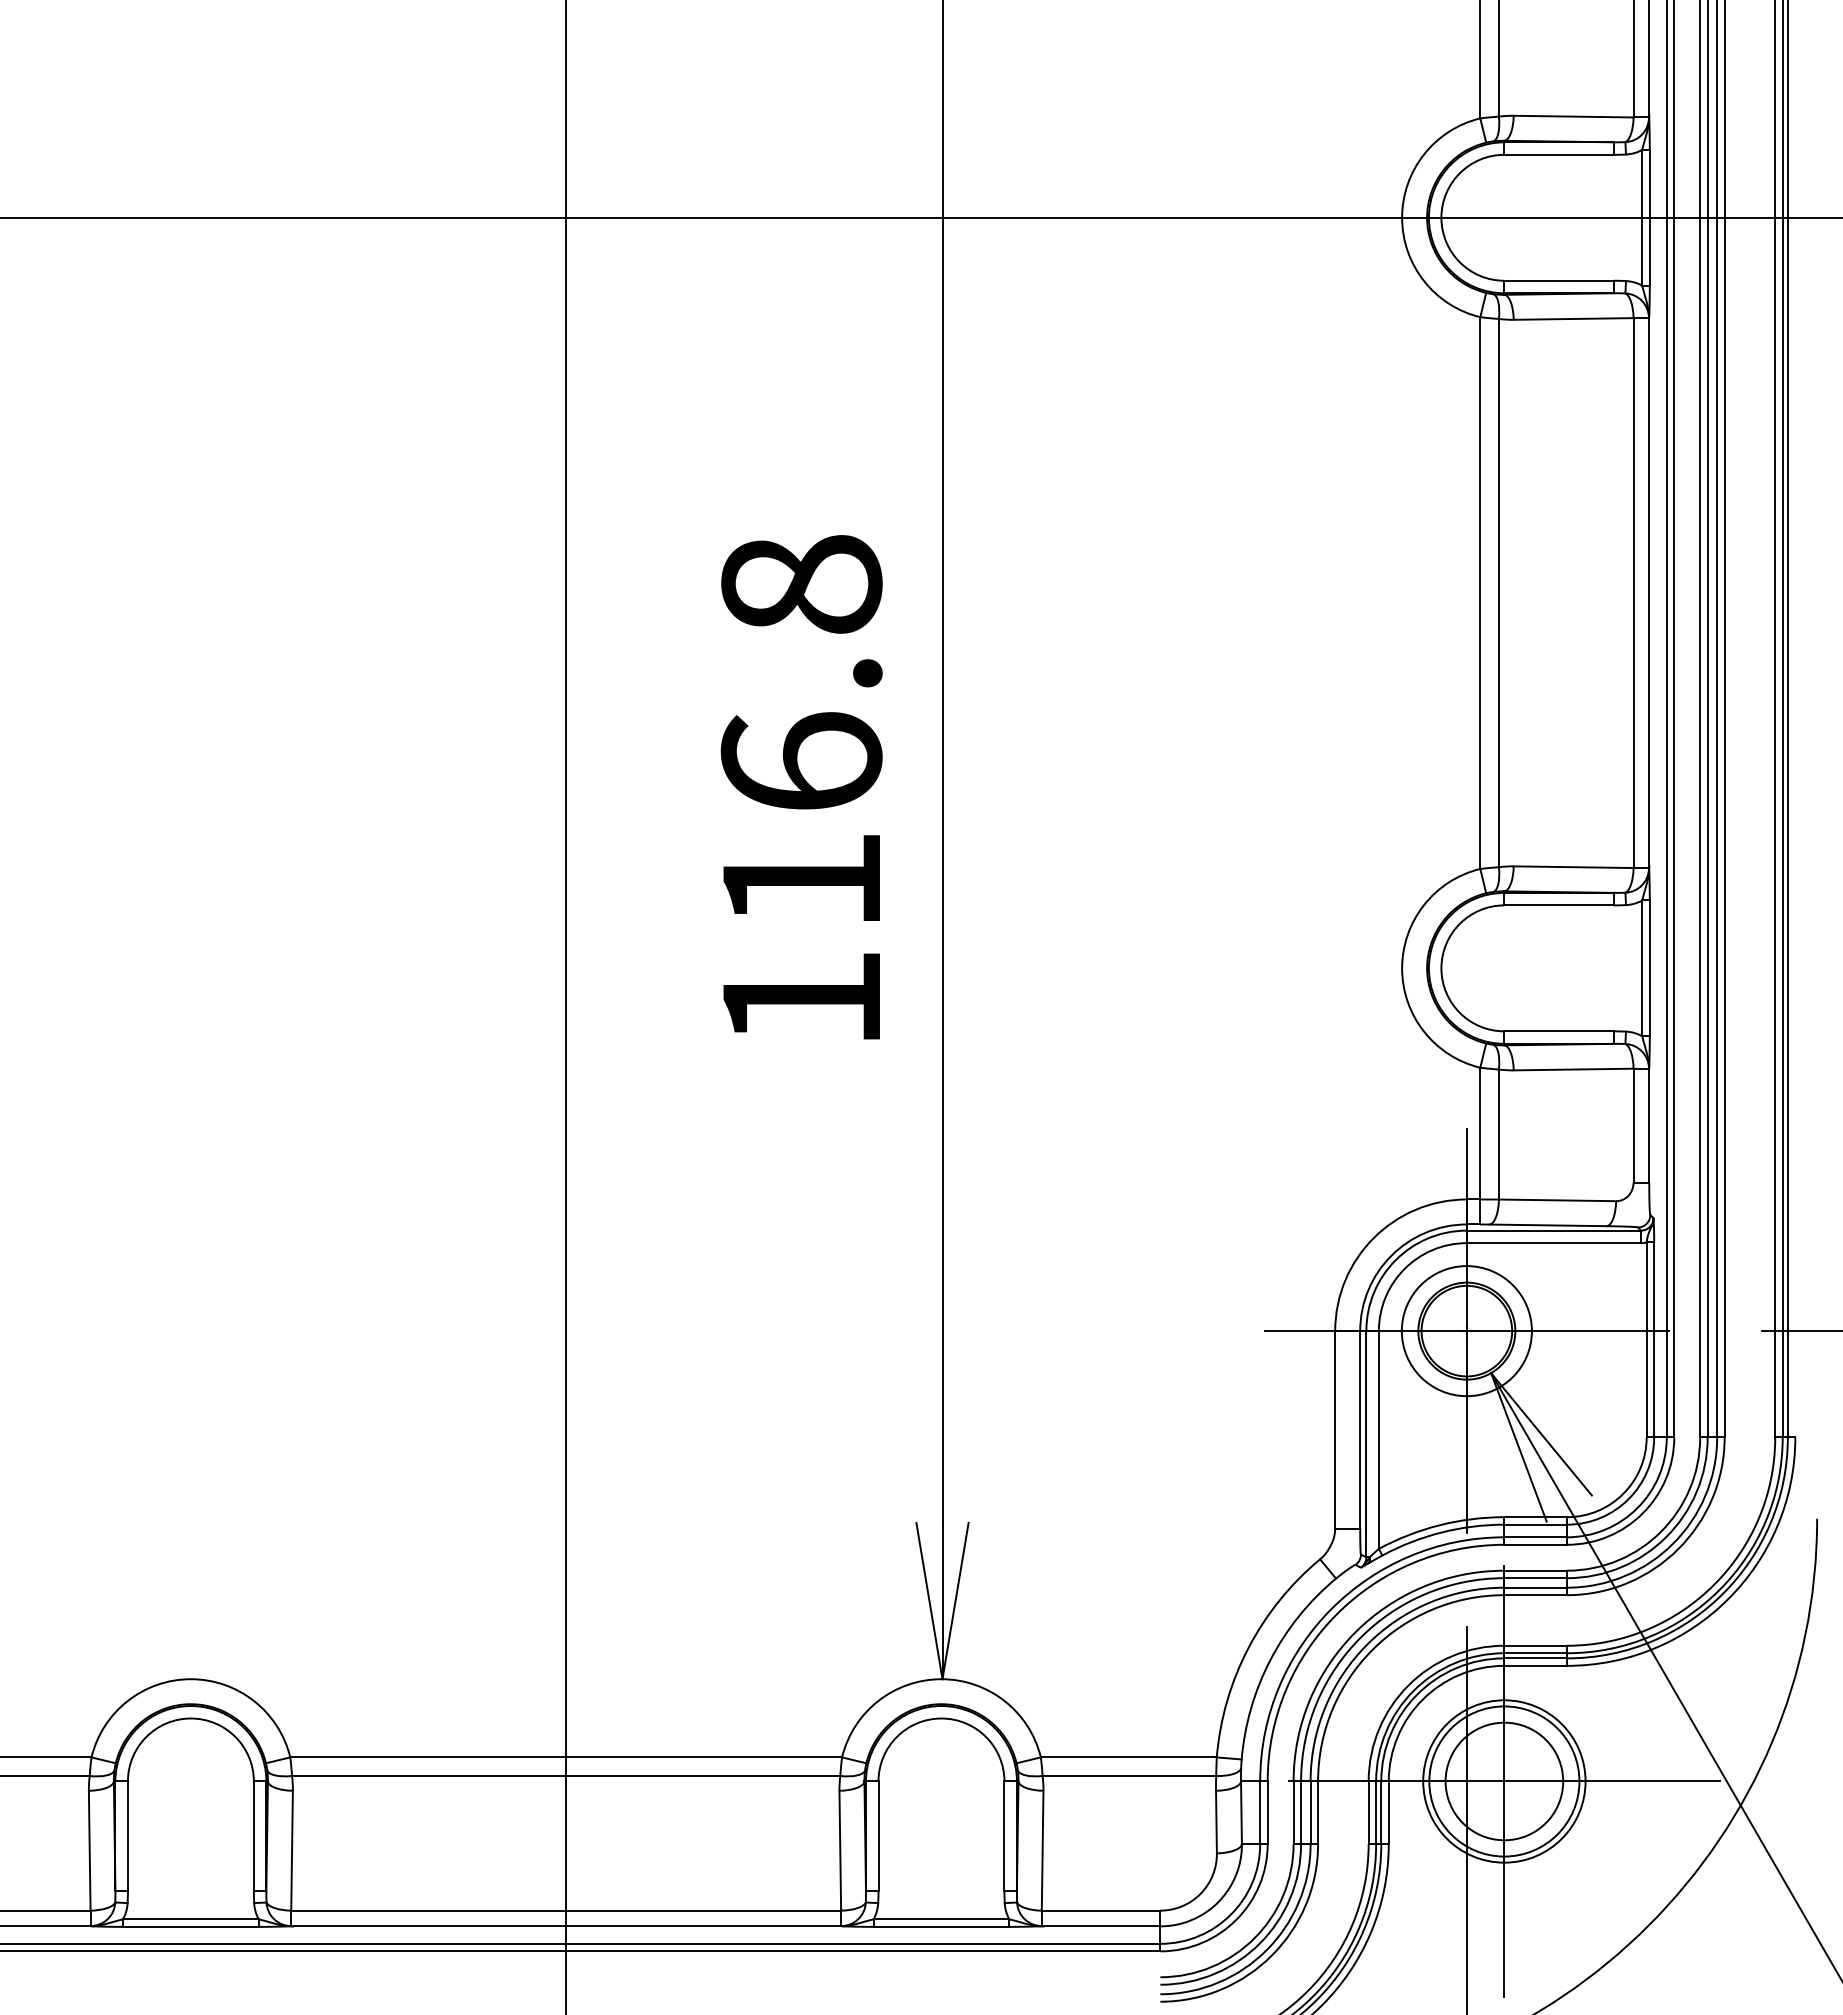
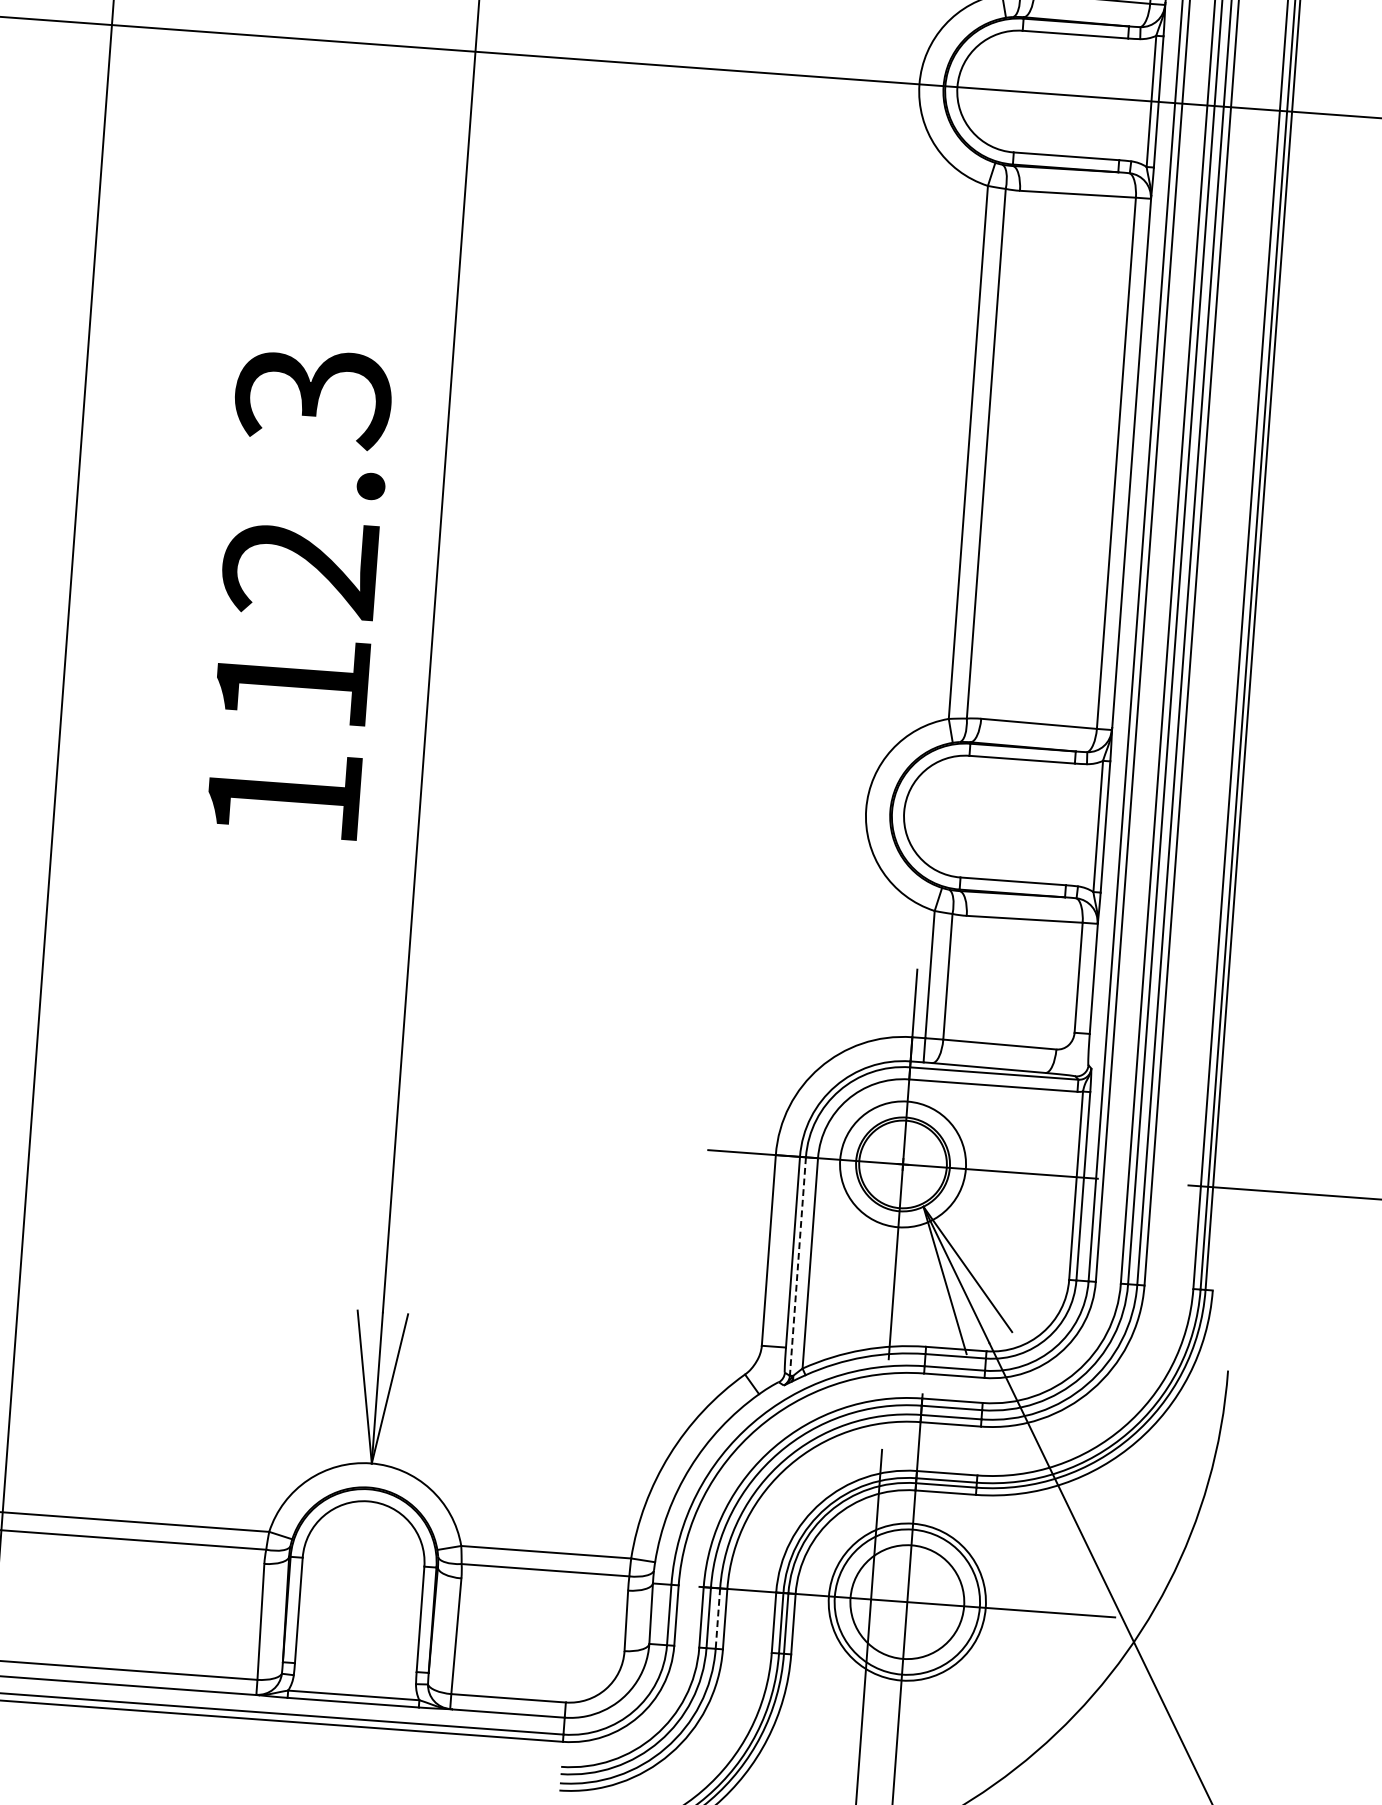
text: (801, 673) -> (306, 481), 116.8 -> 112.3
line: (1366, 1444) -> (798, 1266), solid -> dashed
line: (1310, 1813) -> (717, 1619), solid -> dashed

